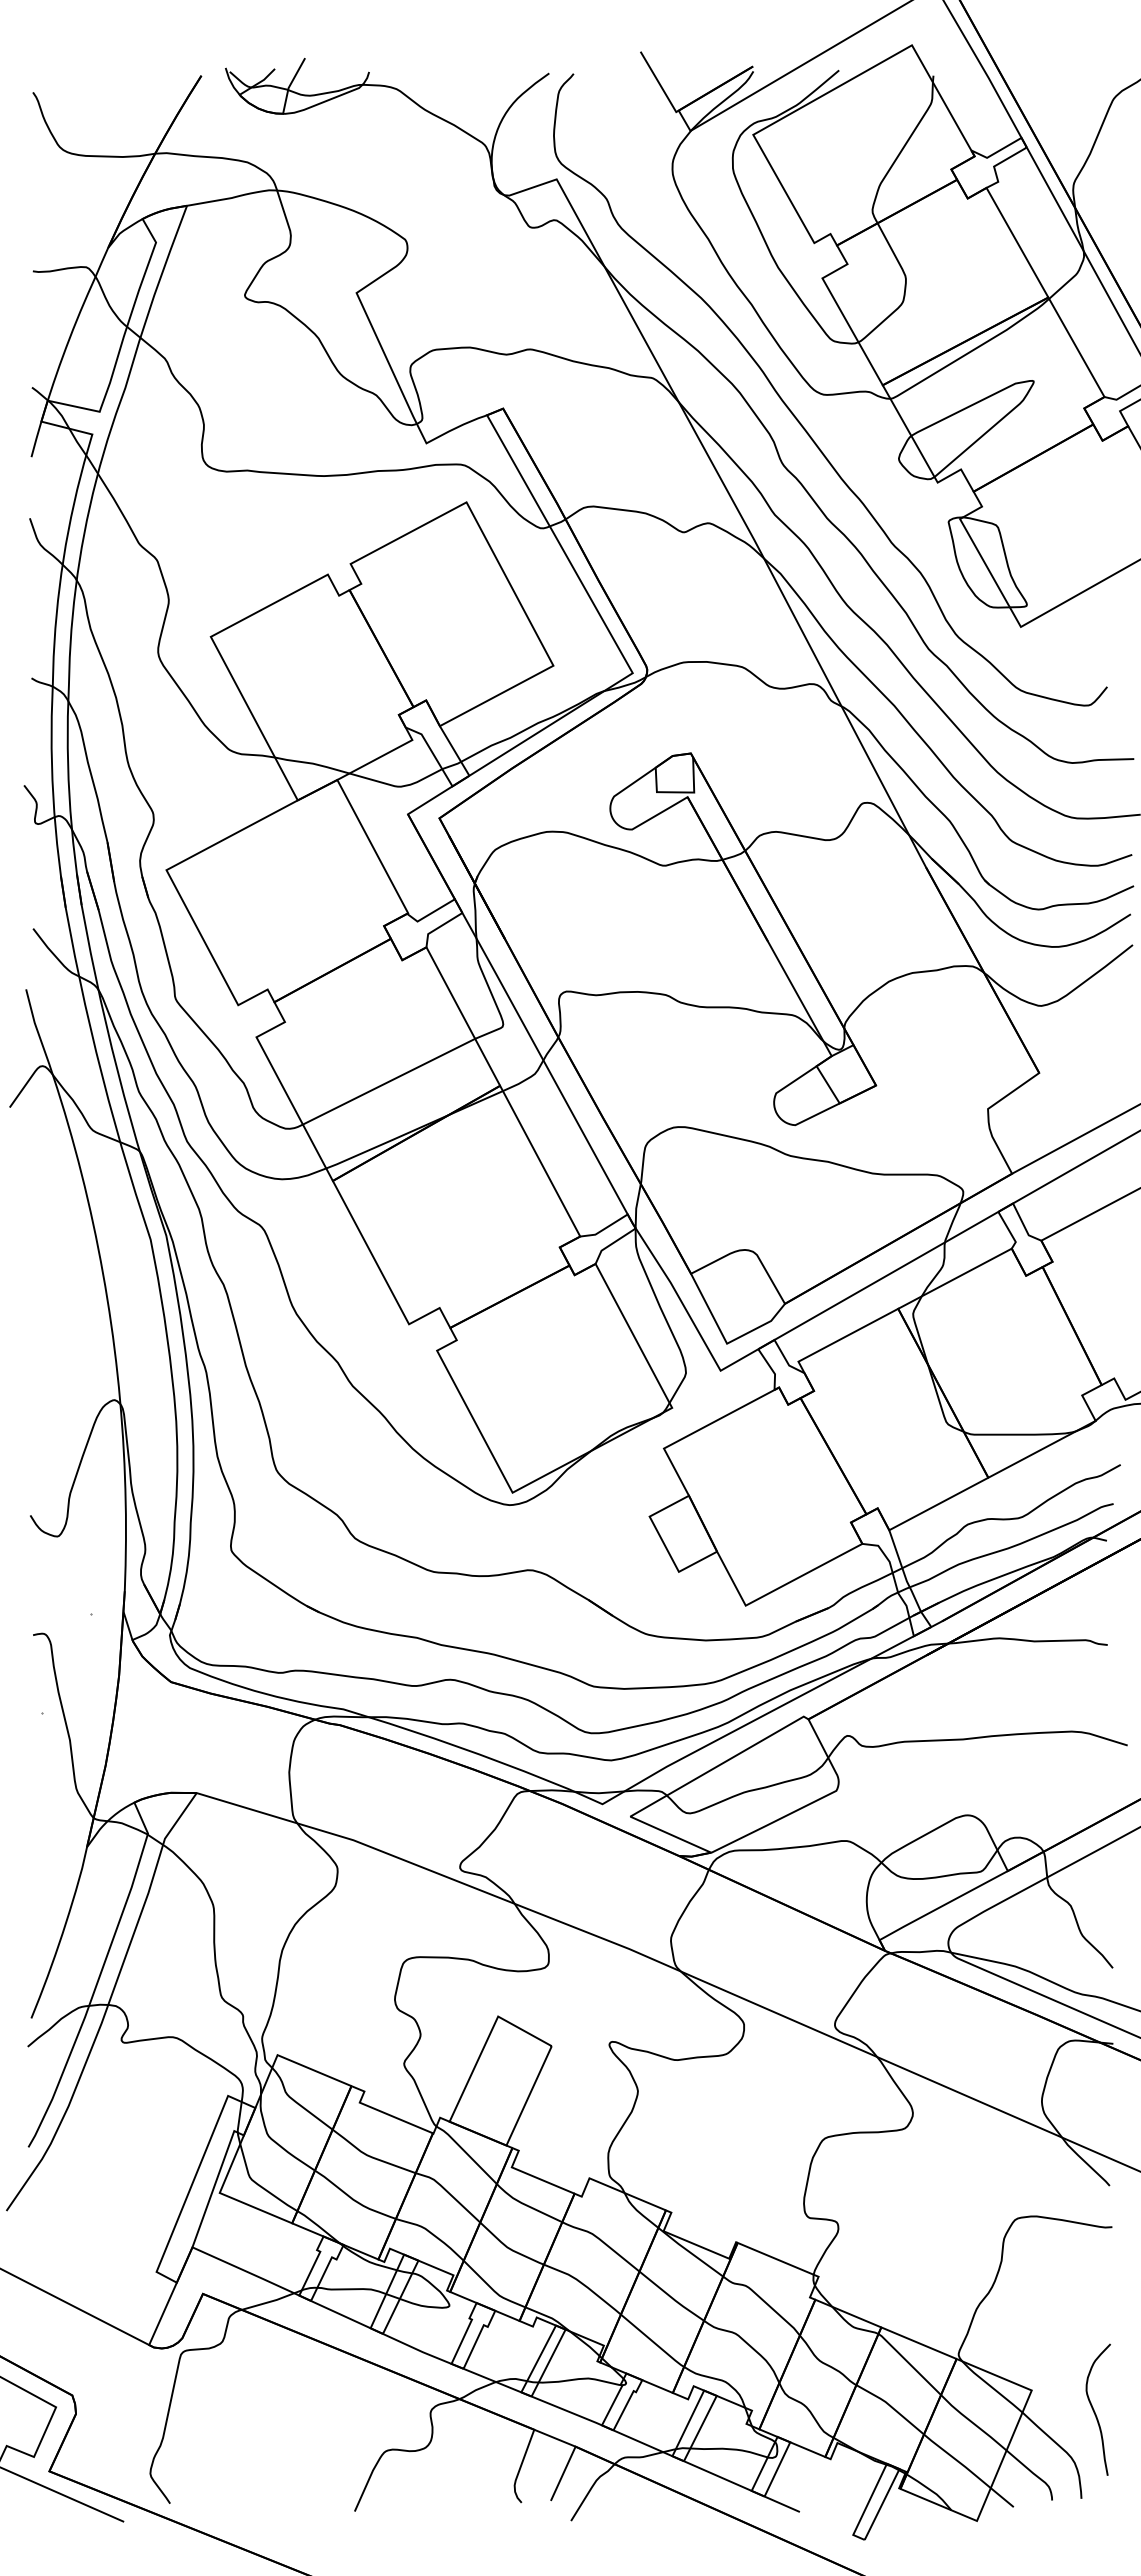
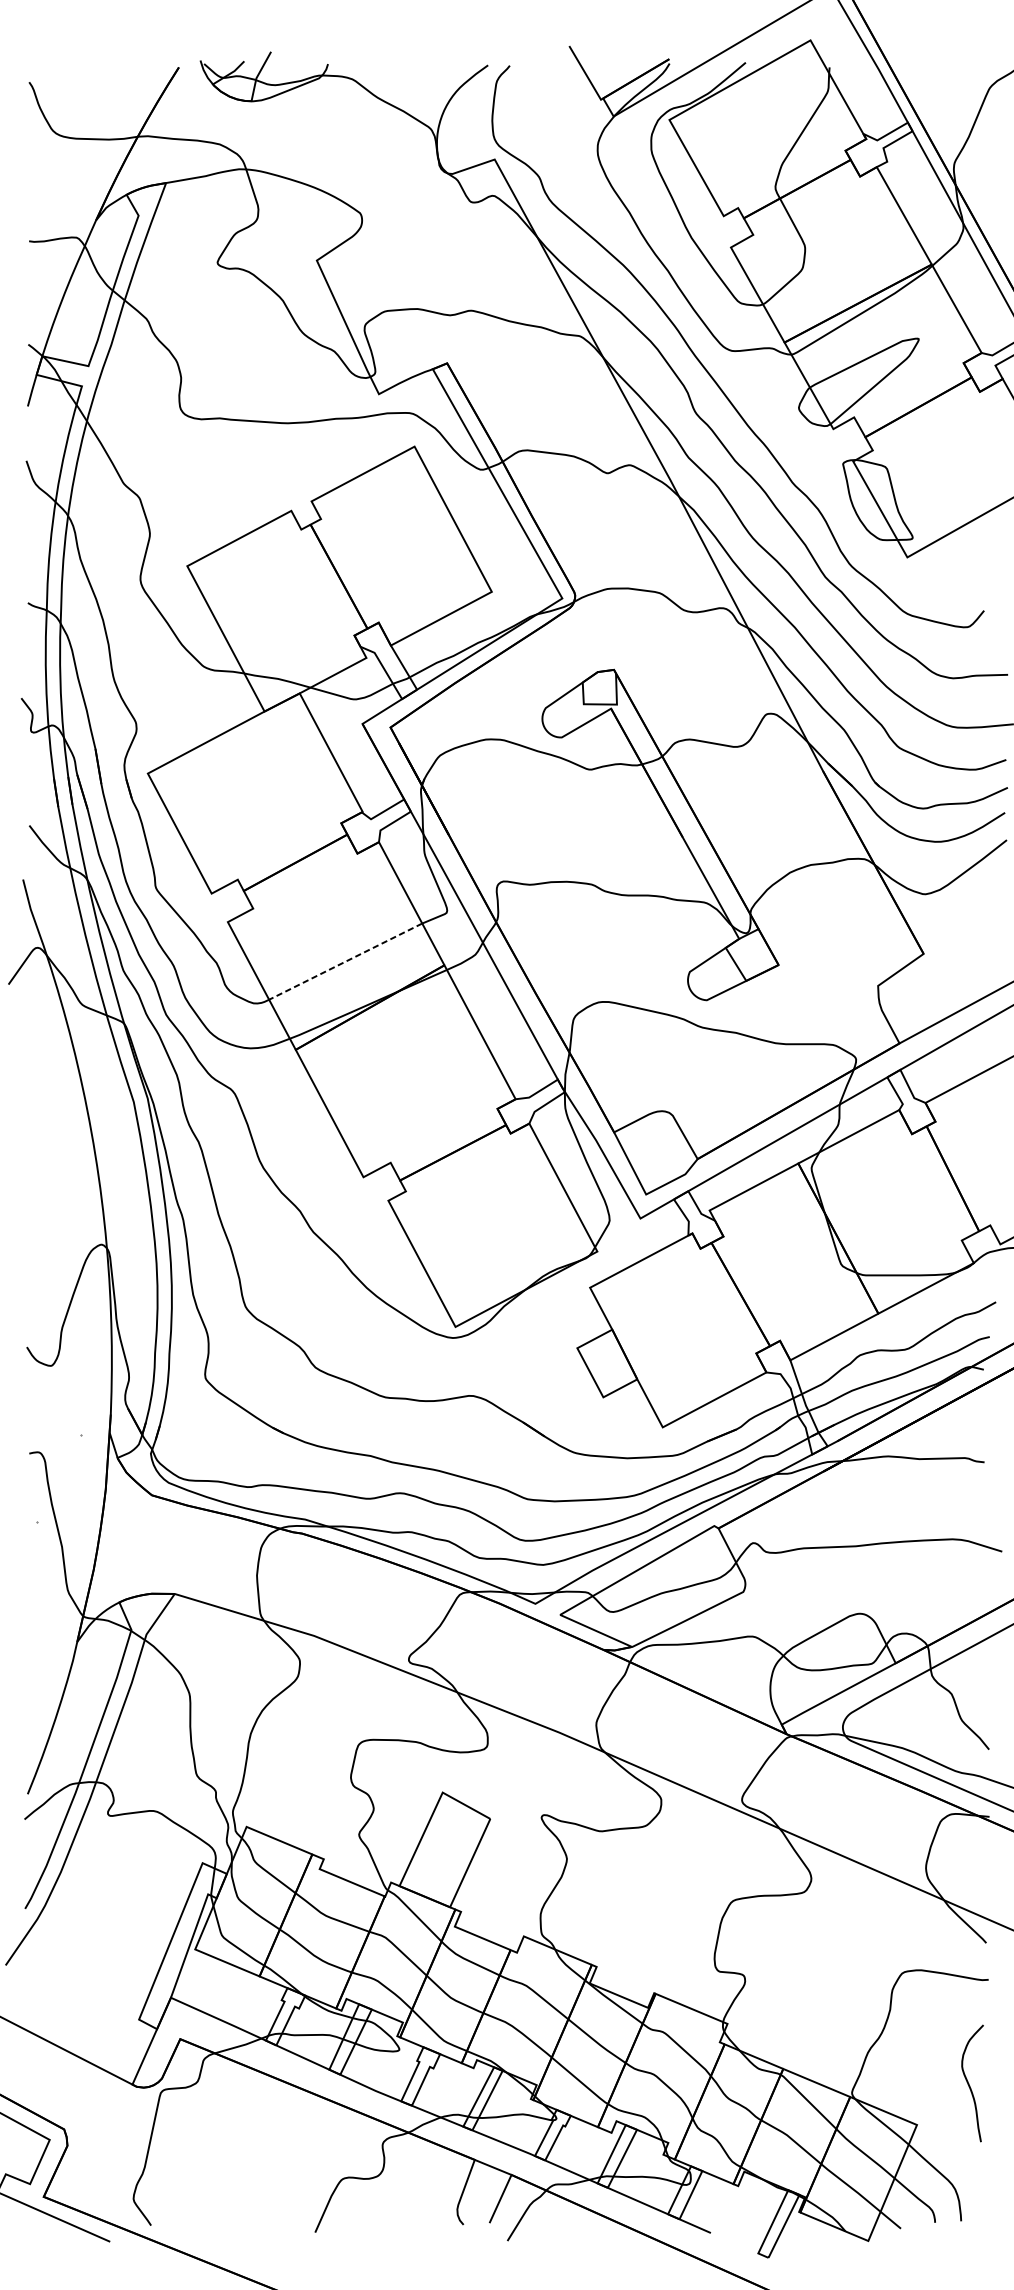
line: (388, 1081) -> (345, 961), solid -> dashed
curve: (1095, 2411) -> (970, 2085), moved

